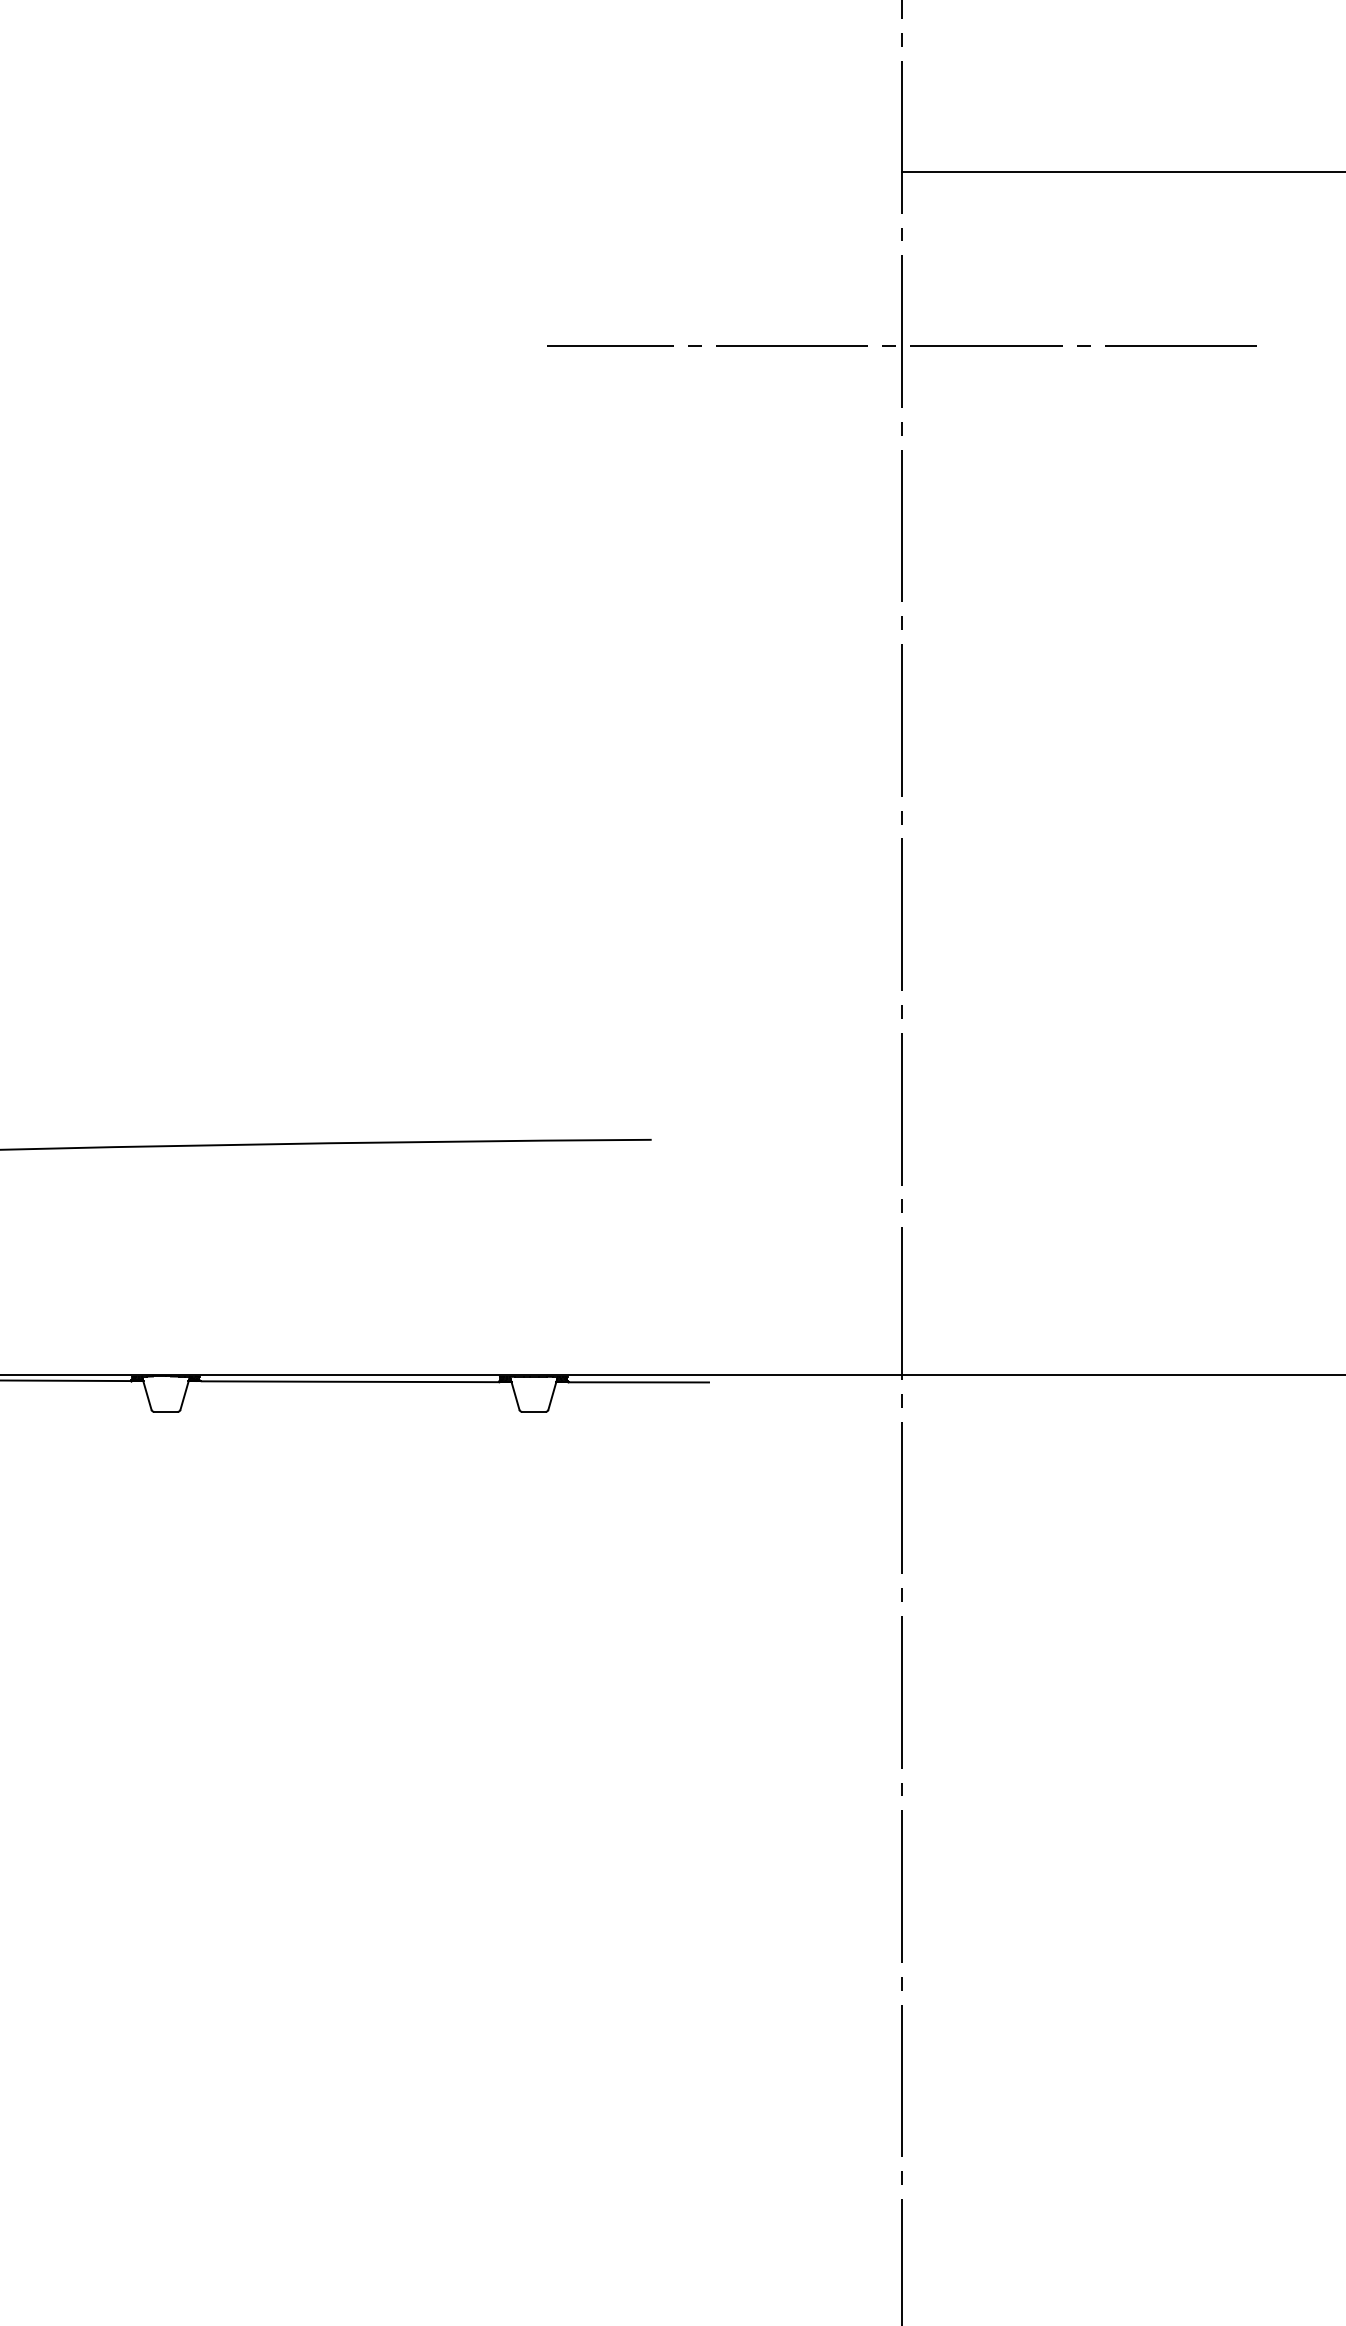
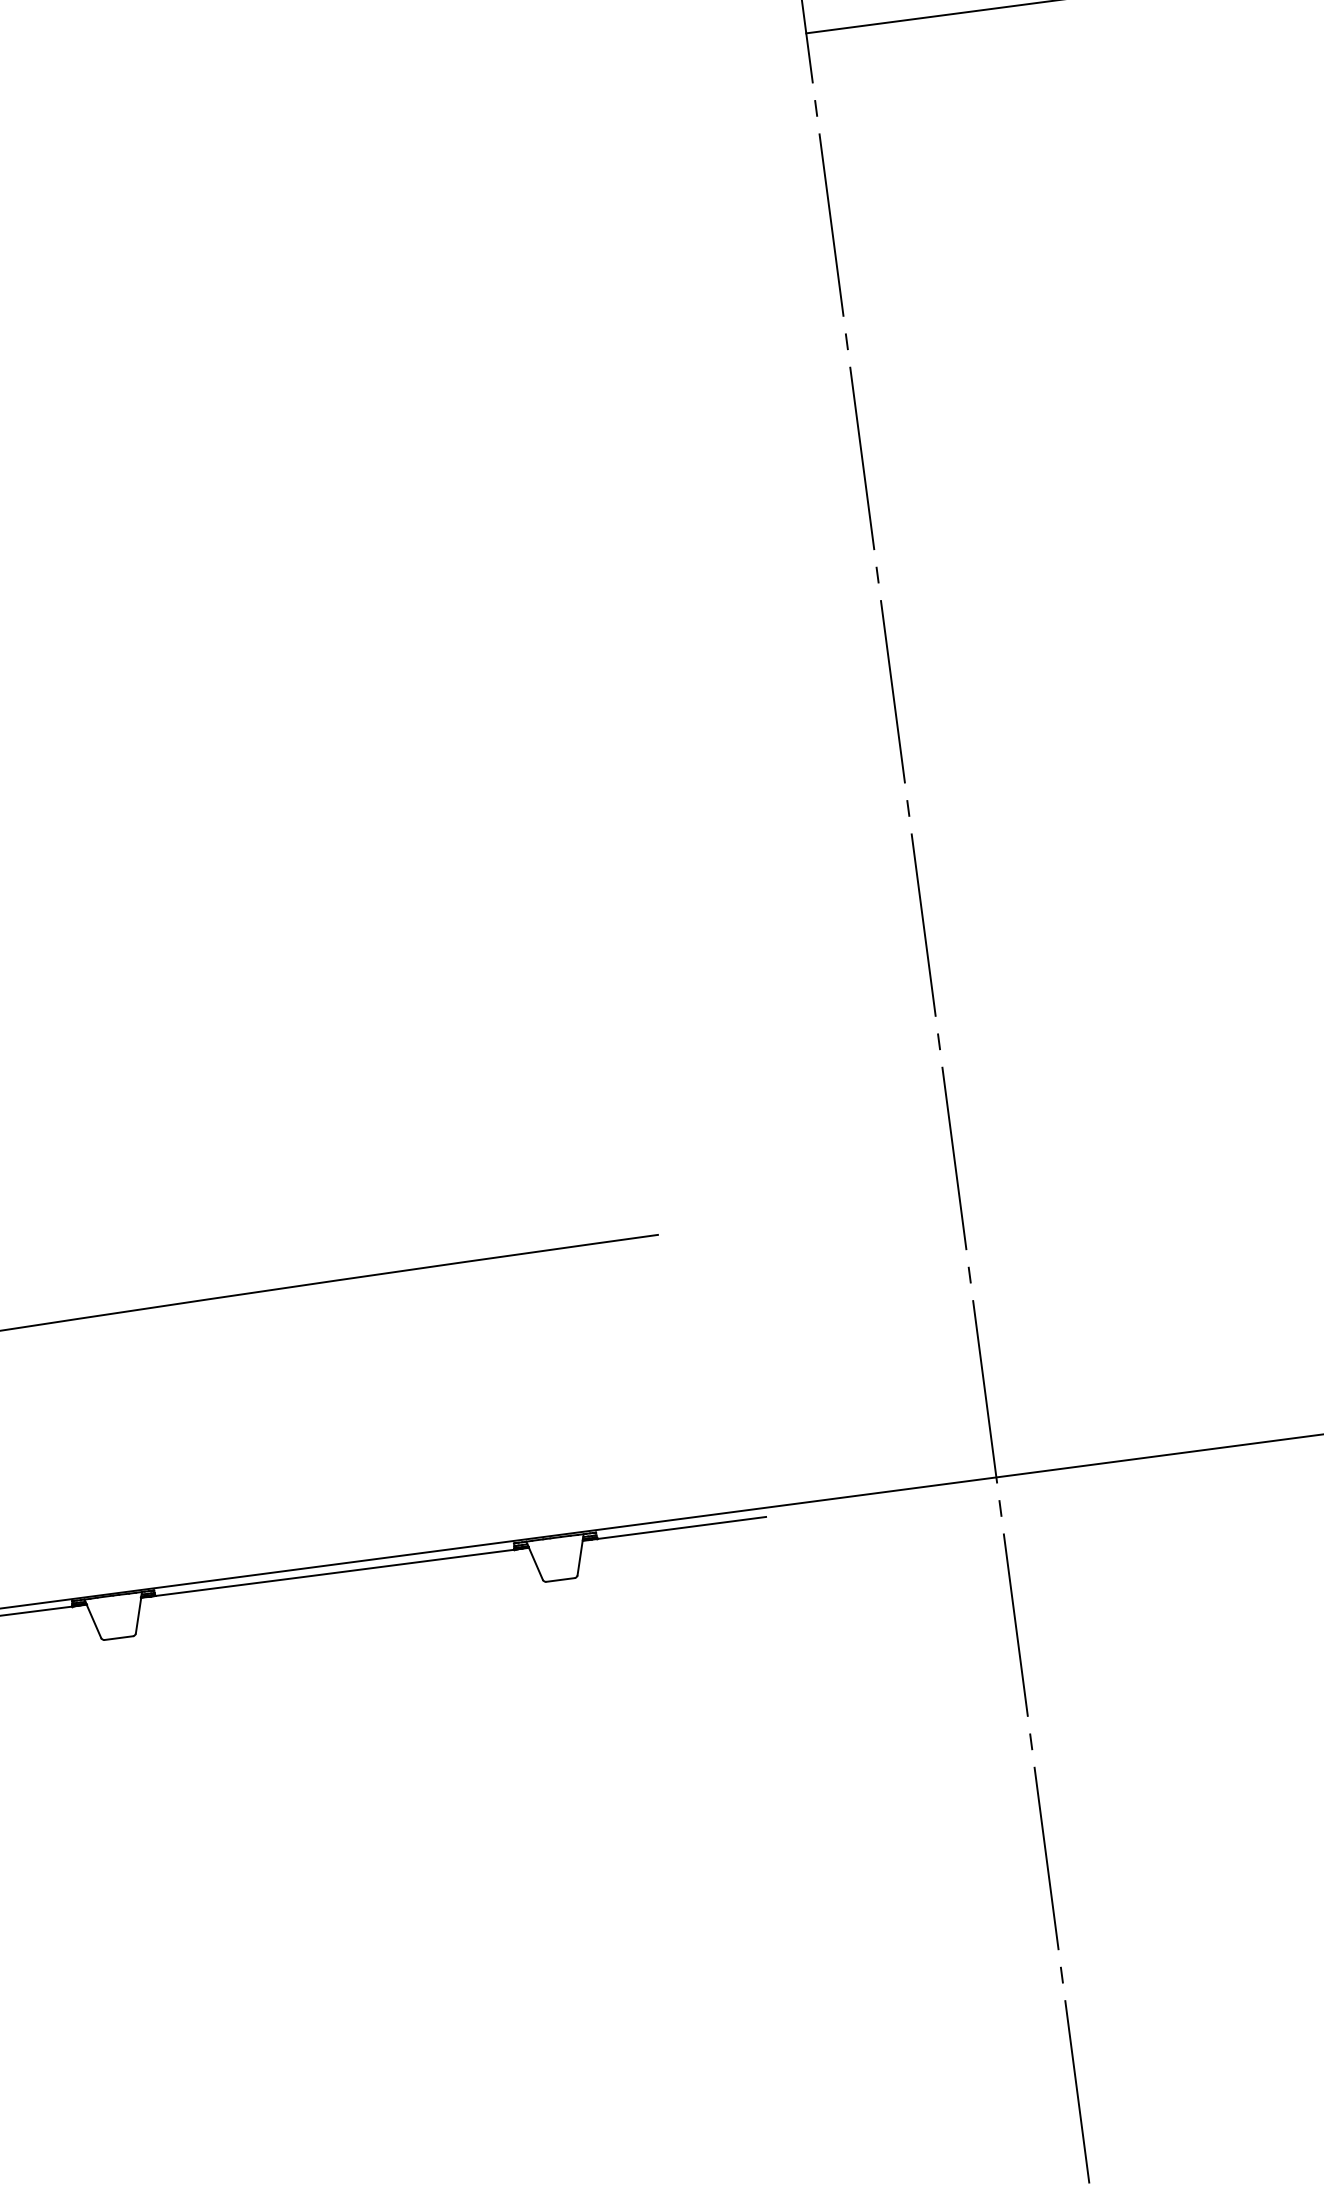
line: (901, 345) -> (833, 241), removed

